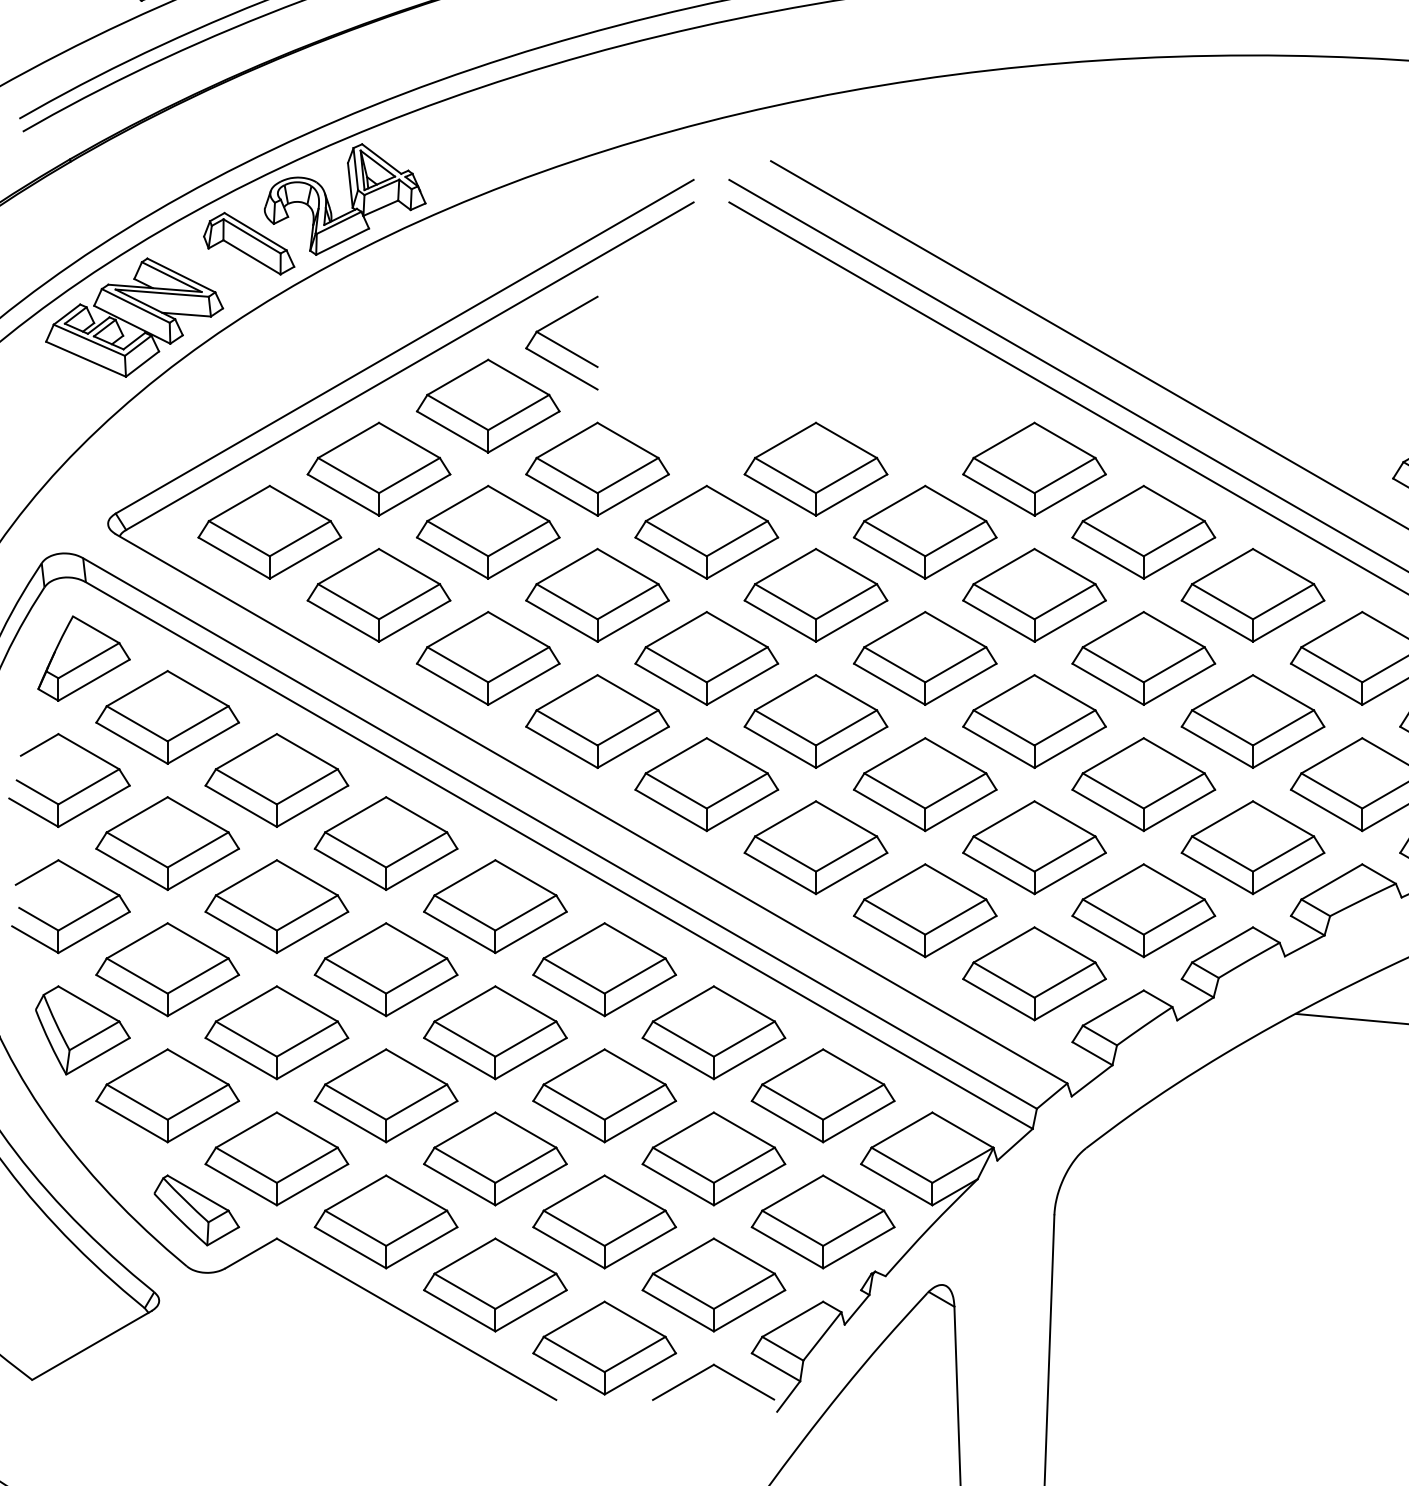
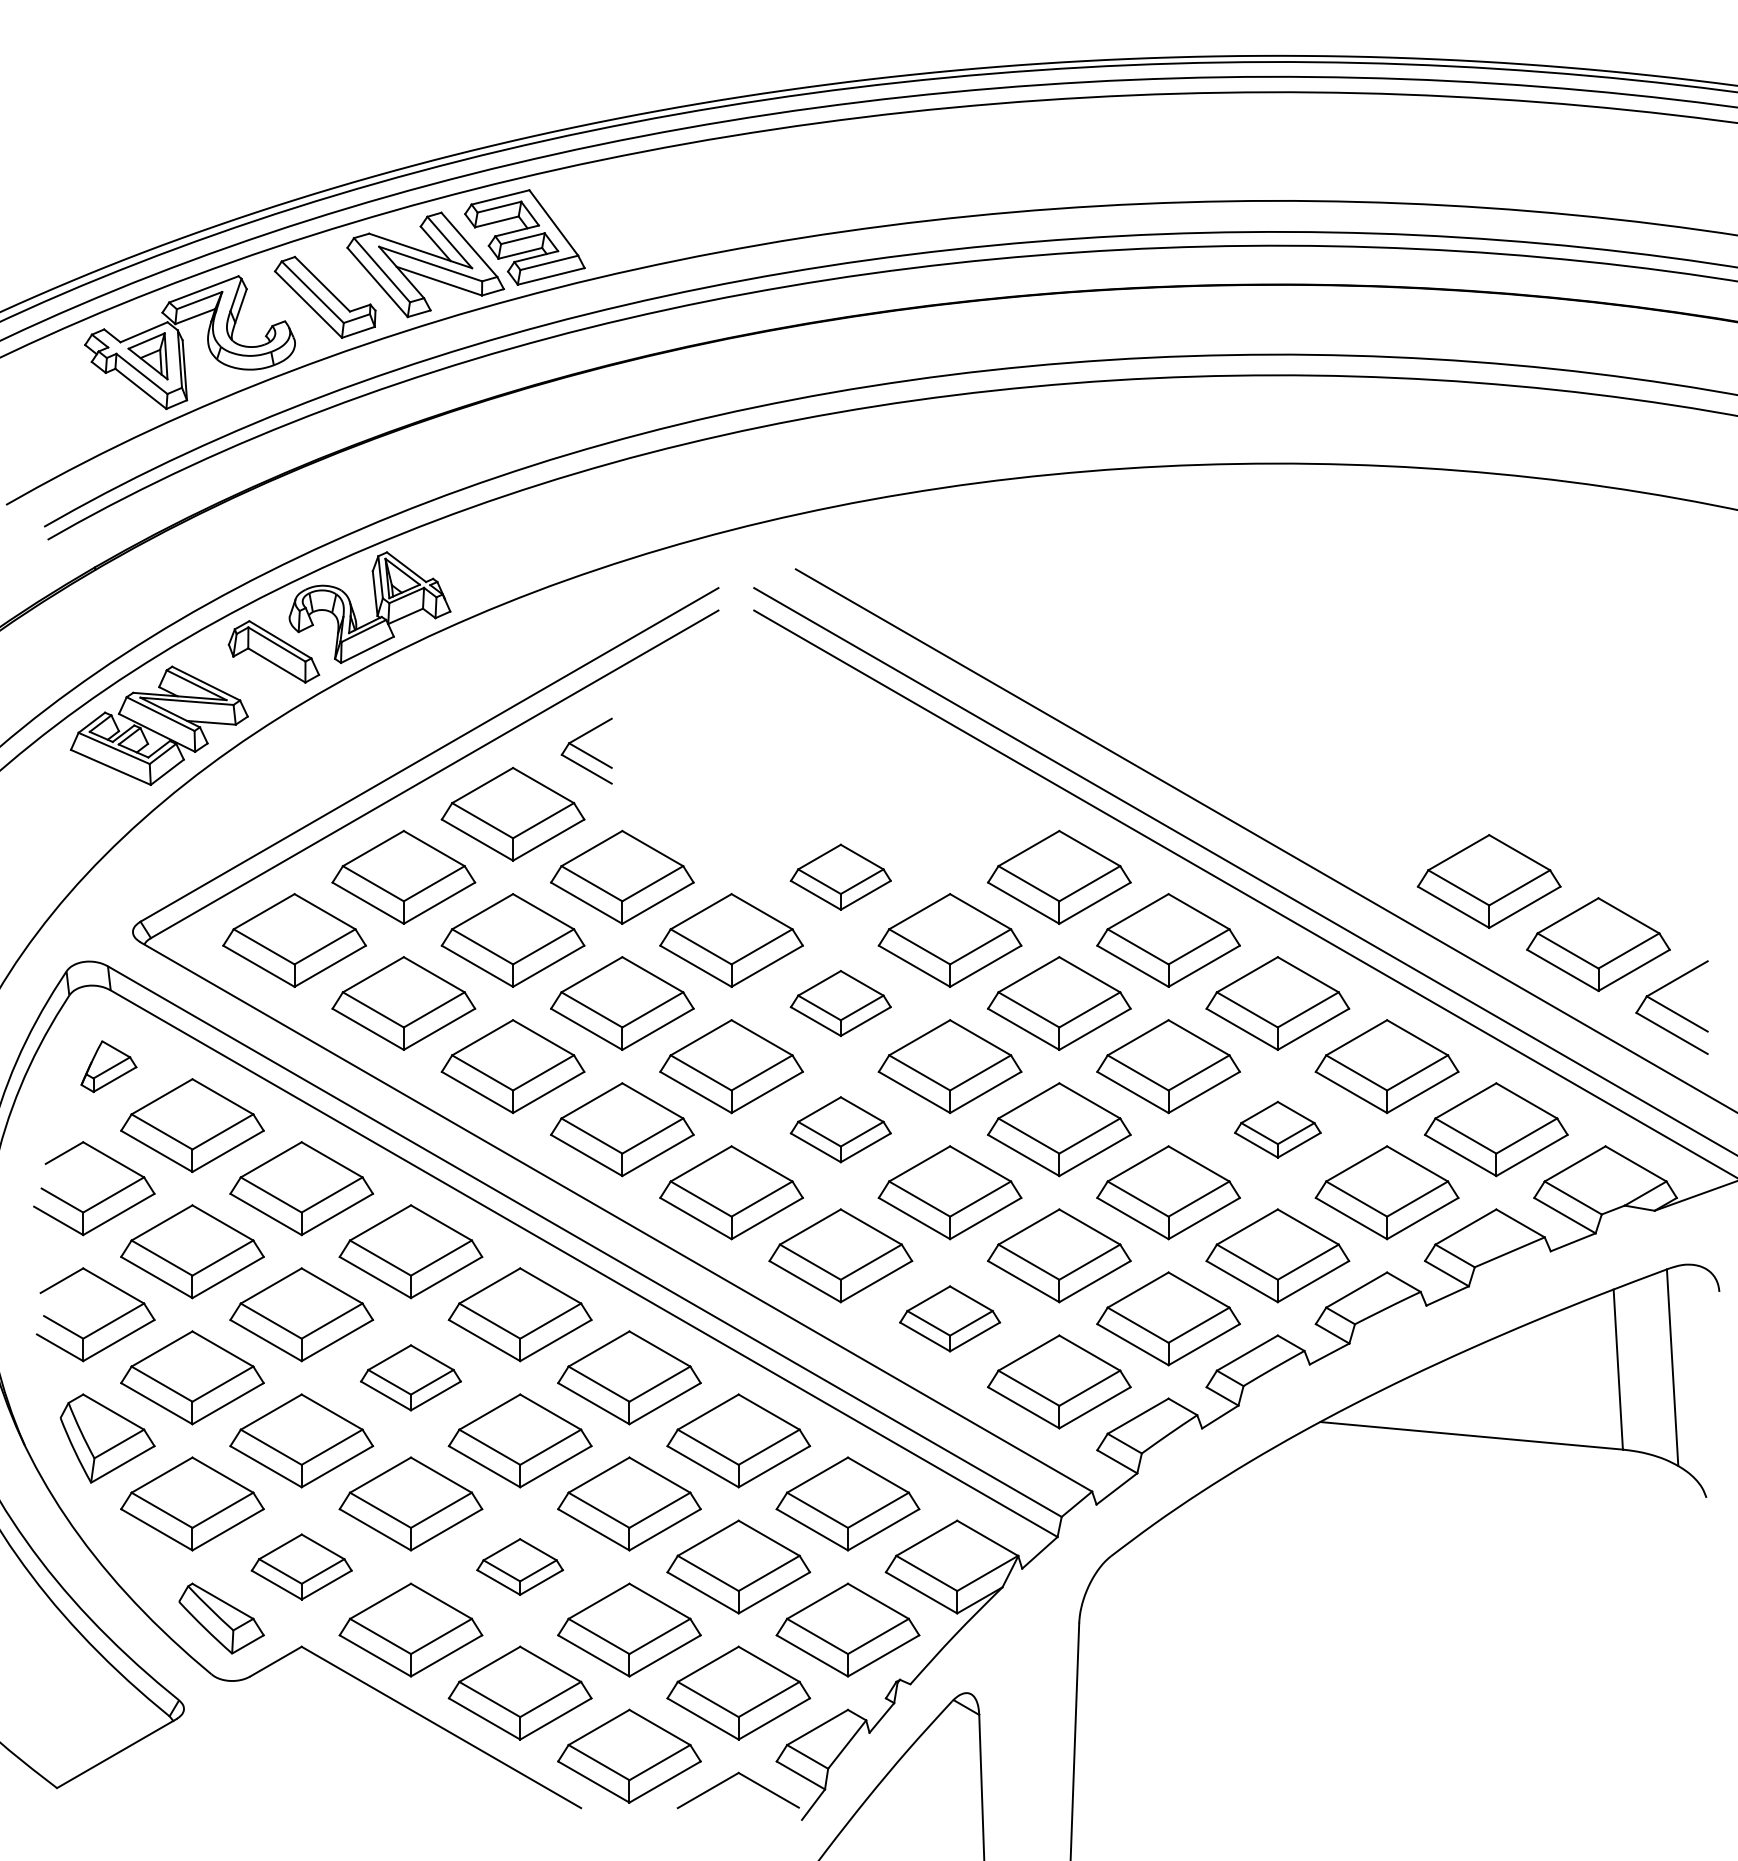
part: (561, 342) -> (586, 750), size x0.7
part: (815, 468) -> (840, 876), size x0.7
part: (815, 595) -> (840, 1003), size x0.7
part: (83, 658) -> (108, 1066), size x0.6
part: (815, 721) -> (840, 1129), size x0.7
part: (1252, 721) -> (1277, 1129), size x0.6
part: (924, 910) -> (949, 1318), size x0.7
part: (385, 969) -> (410, 1377), size x0.7
part: (276, 1158) -> (301, 1566), size x0.7
part: (494, 1158) -> (519, 1566), size x0.6

